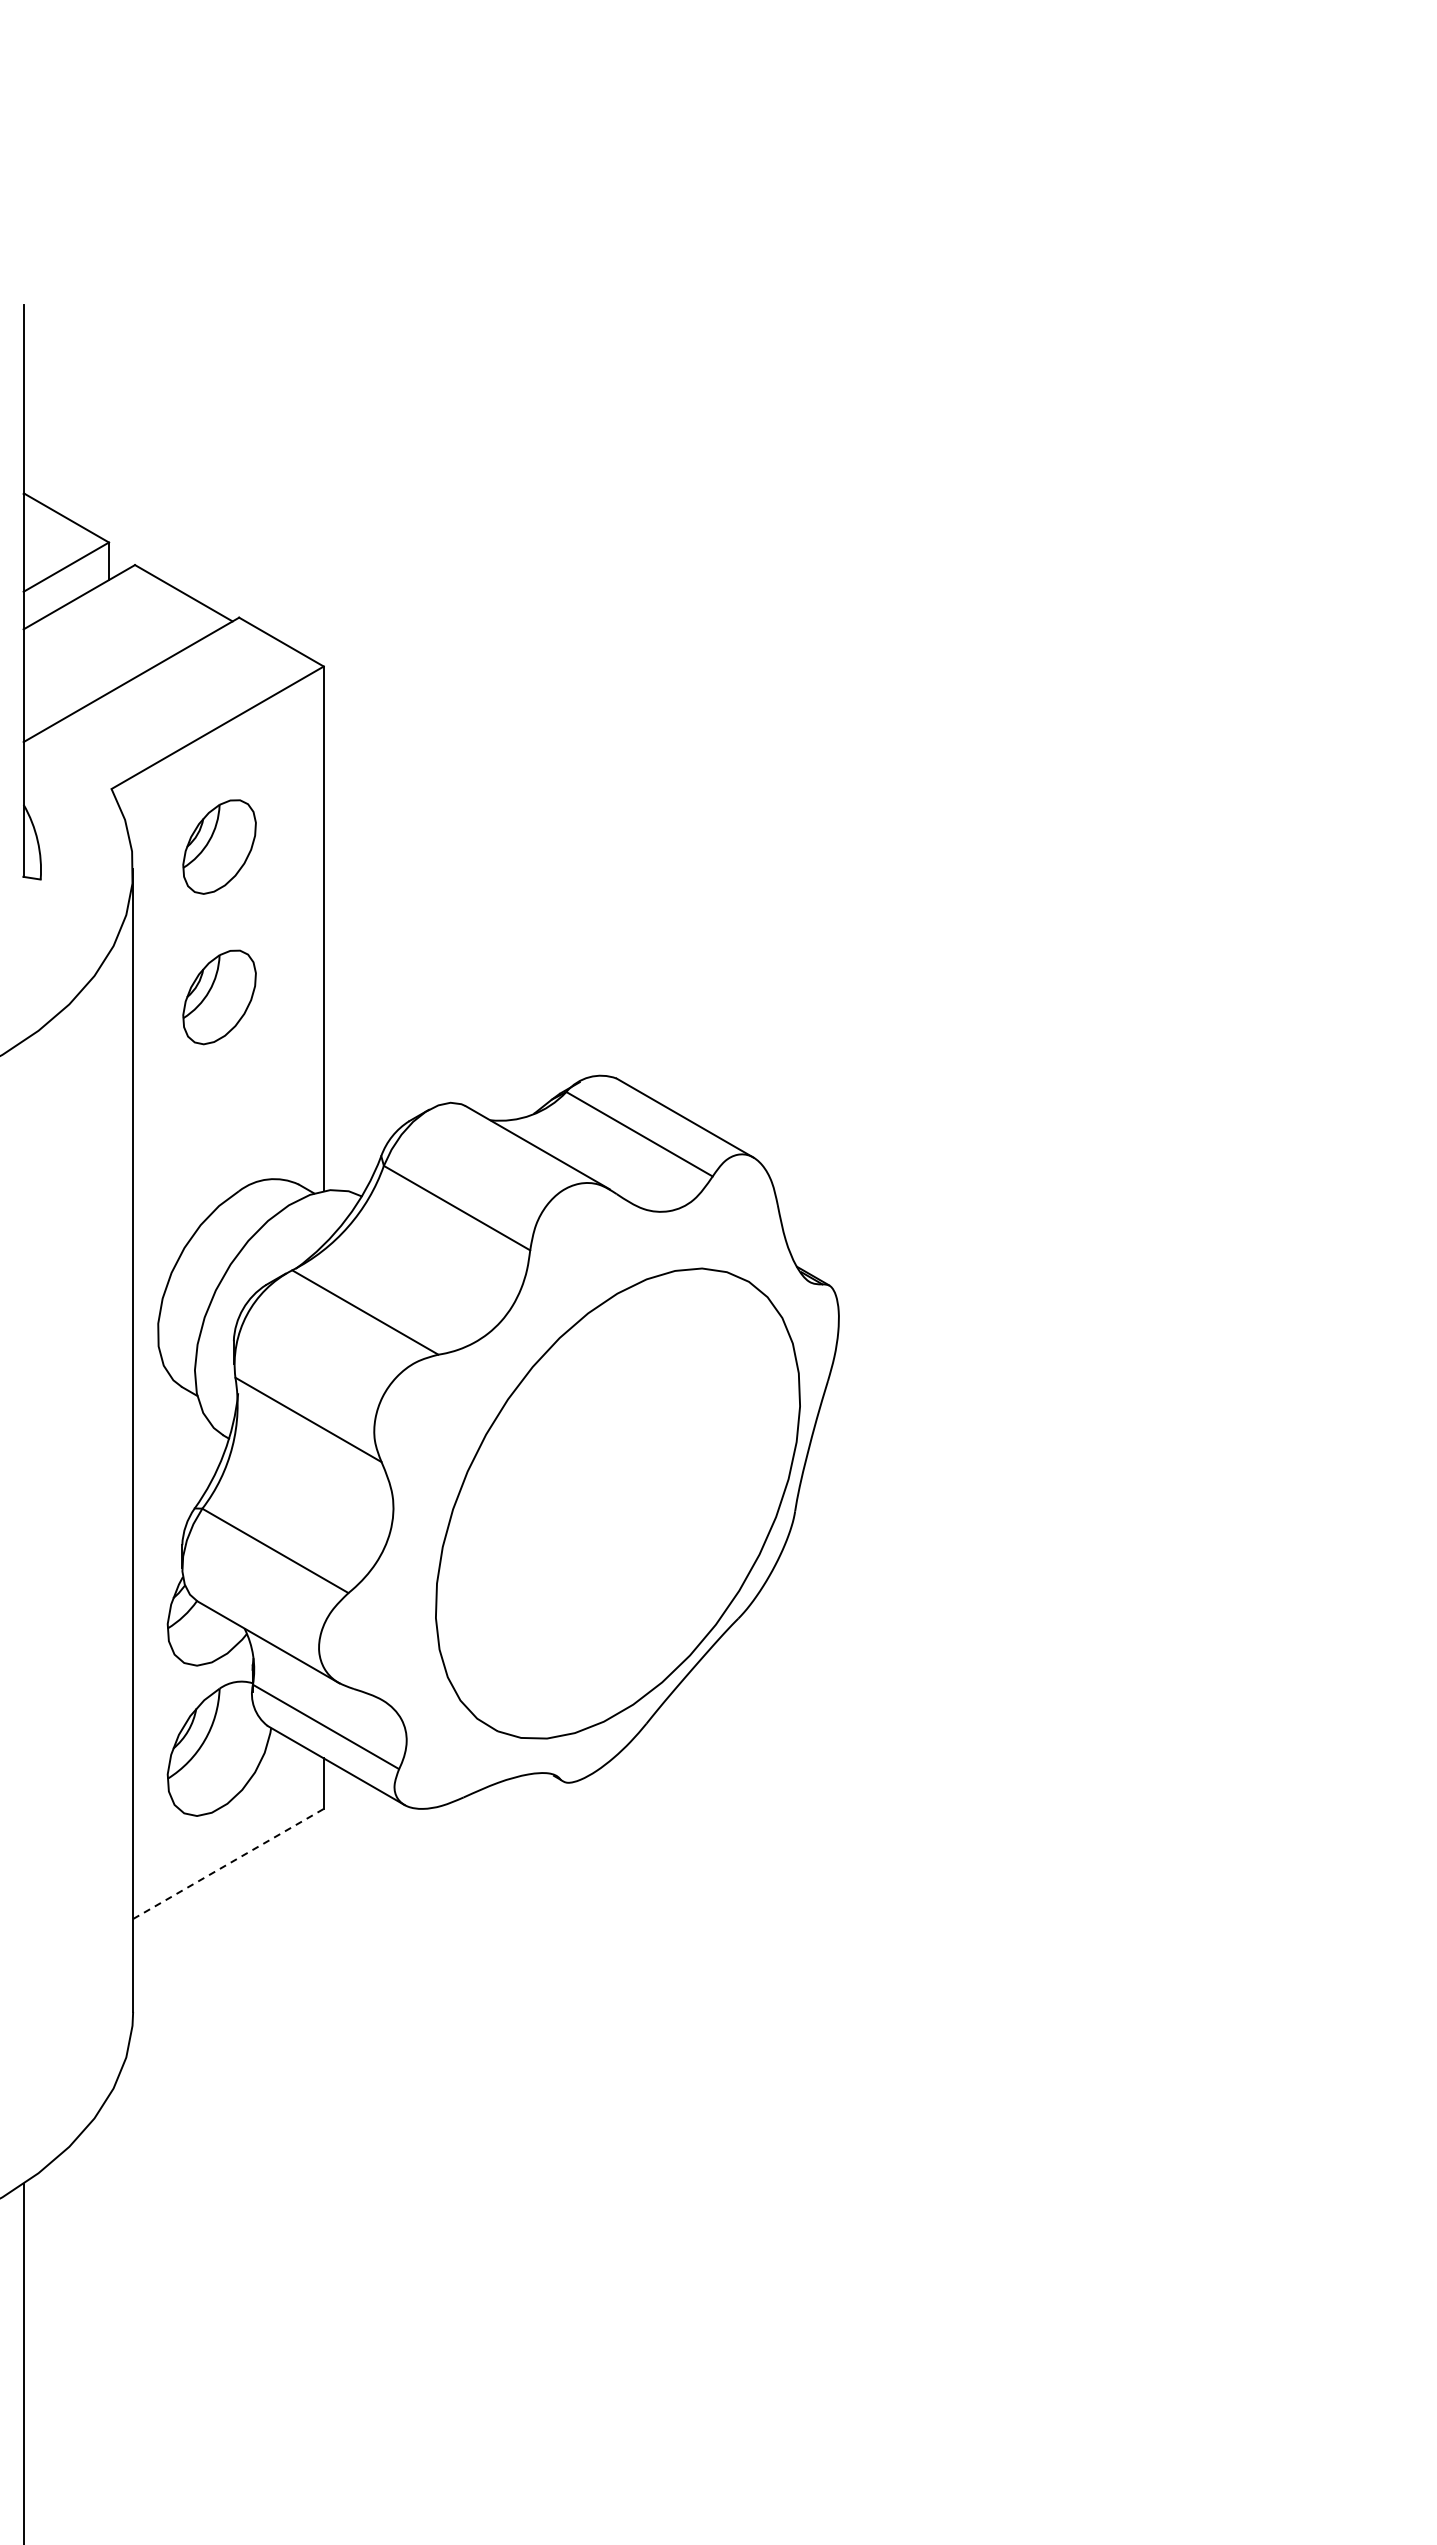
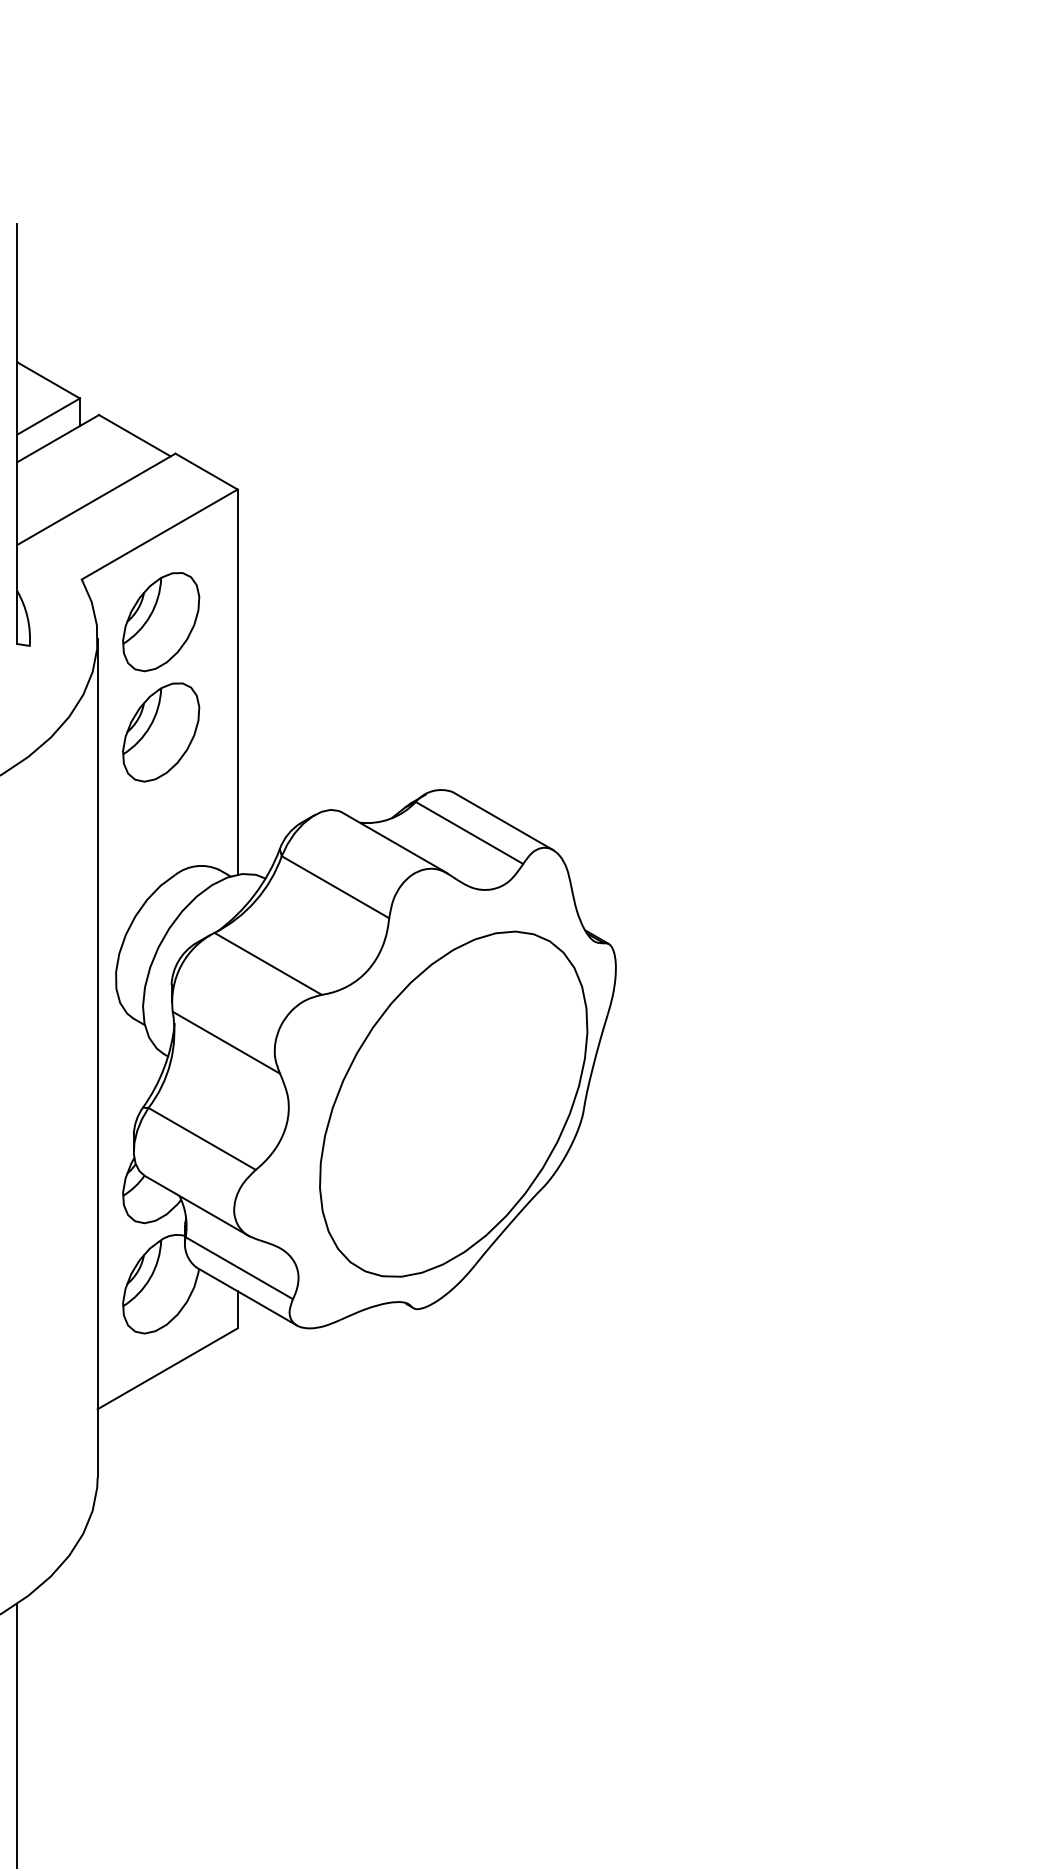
part: (219, 846) -> (161, 621), size x1.43
part: (219, 997) -> (161, 732), size x1.43
line: (228, 1863) -> (167, 1368), dashed -> solid

